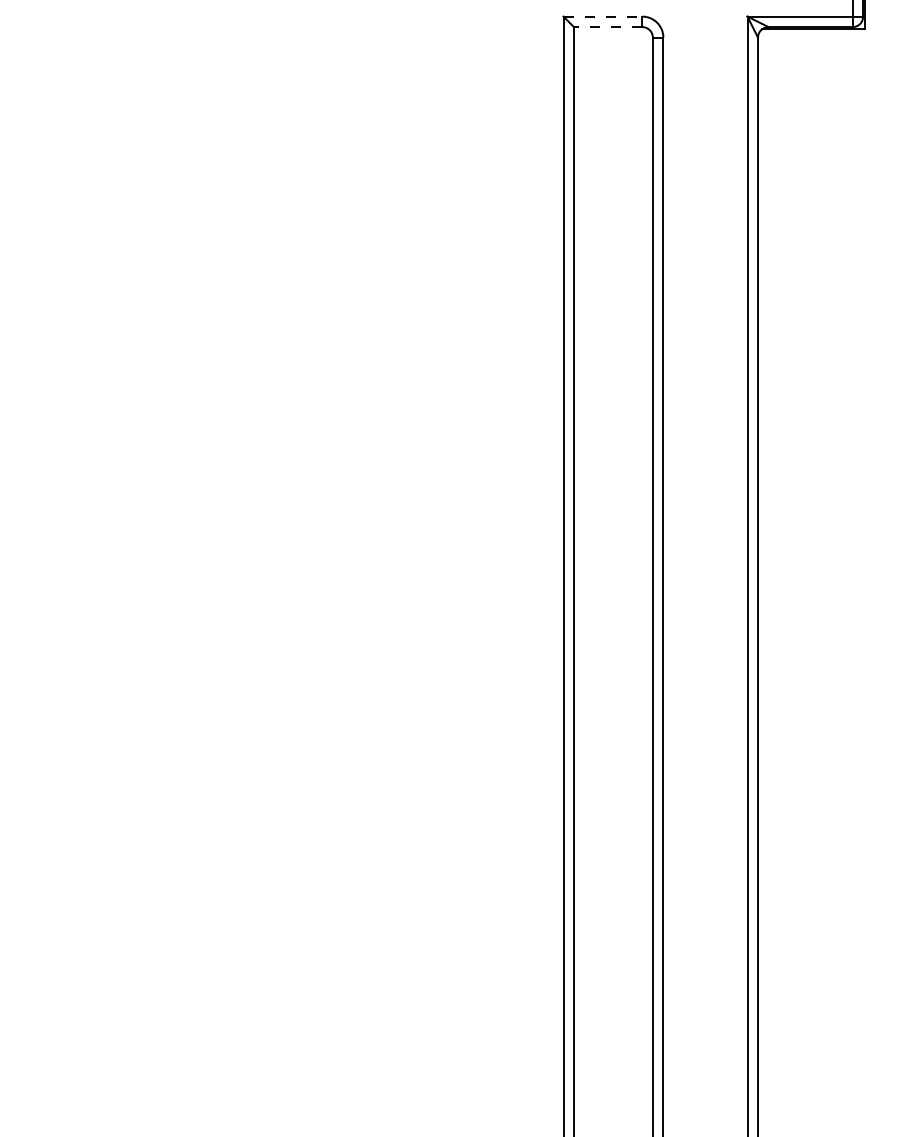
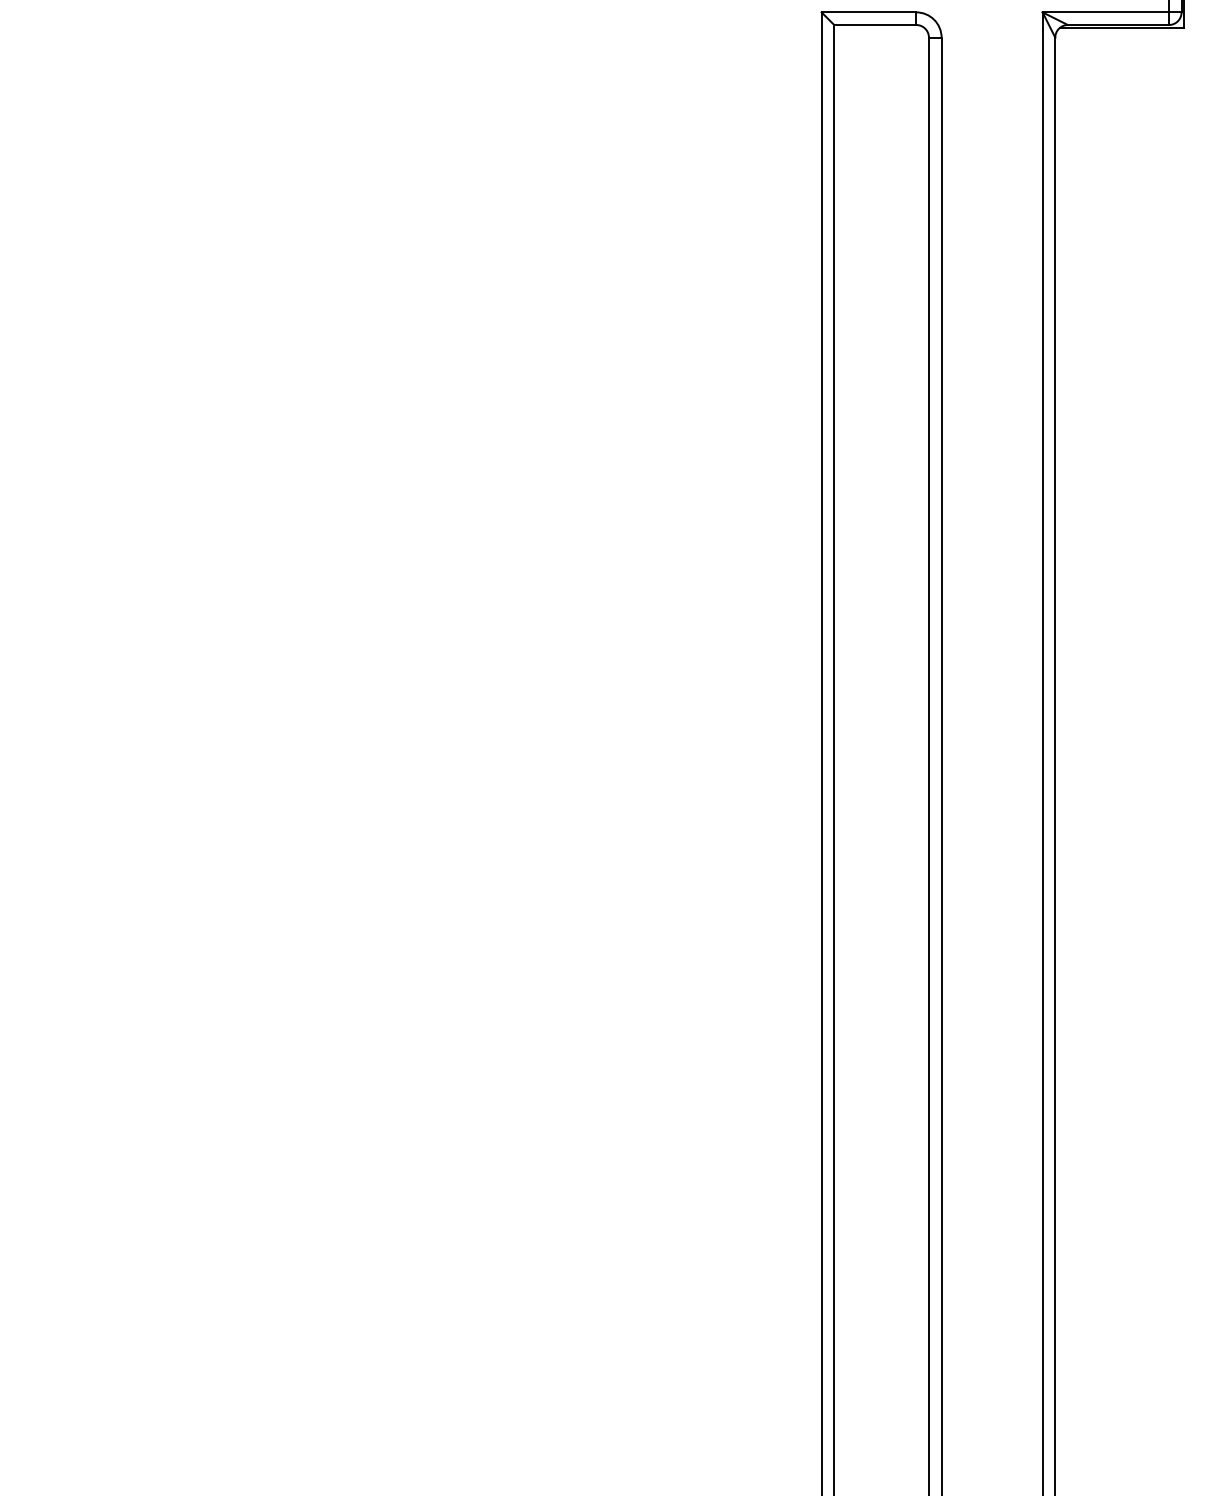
line: (603, 16) -> (869, 12), dashed -> solid
line: (607, 27) -> (874, 25), dashed -> solid

